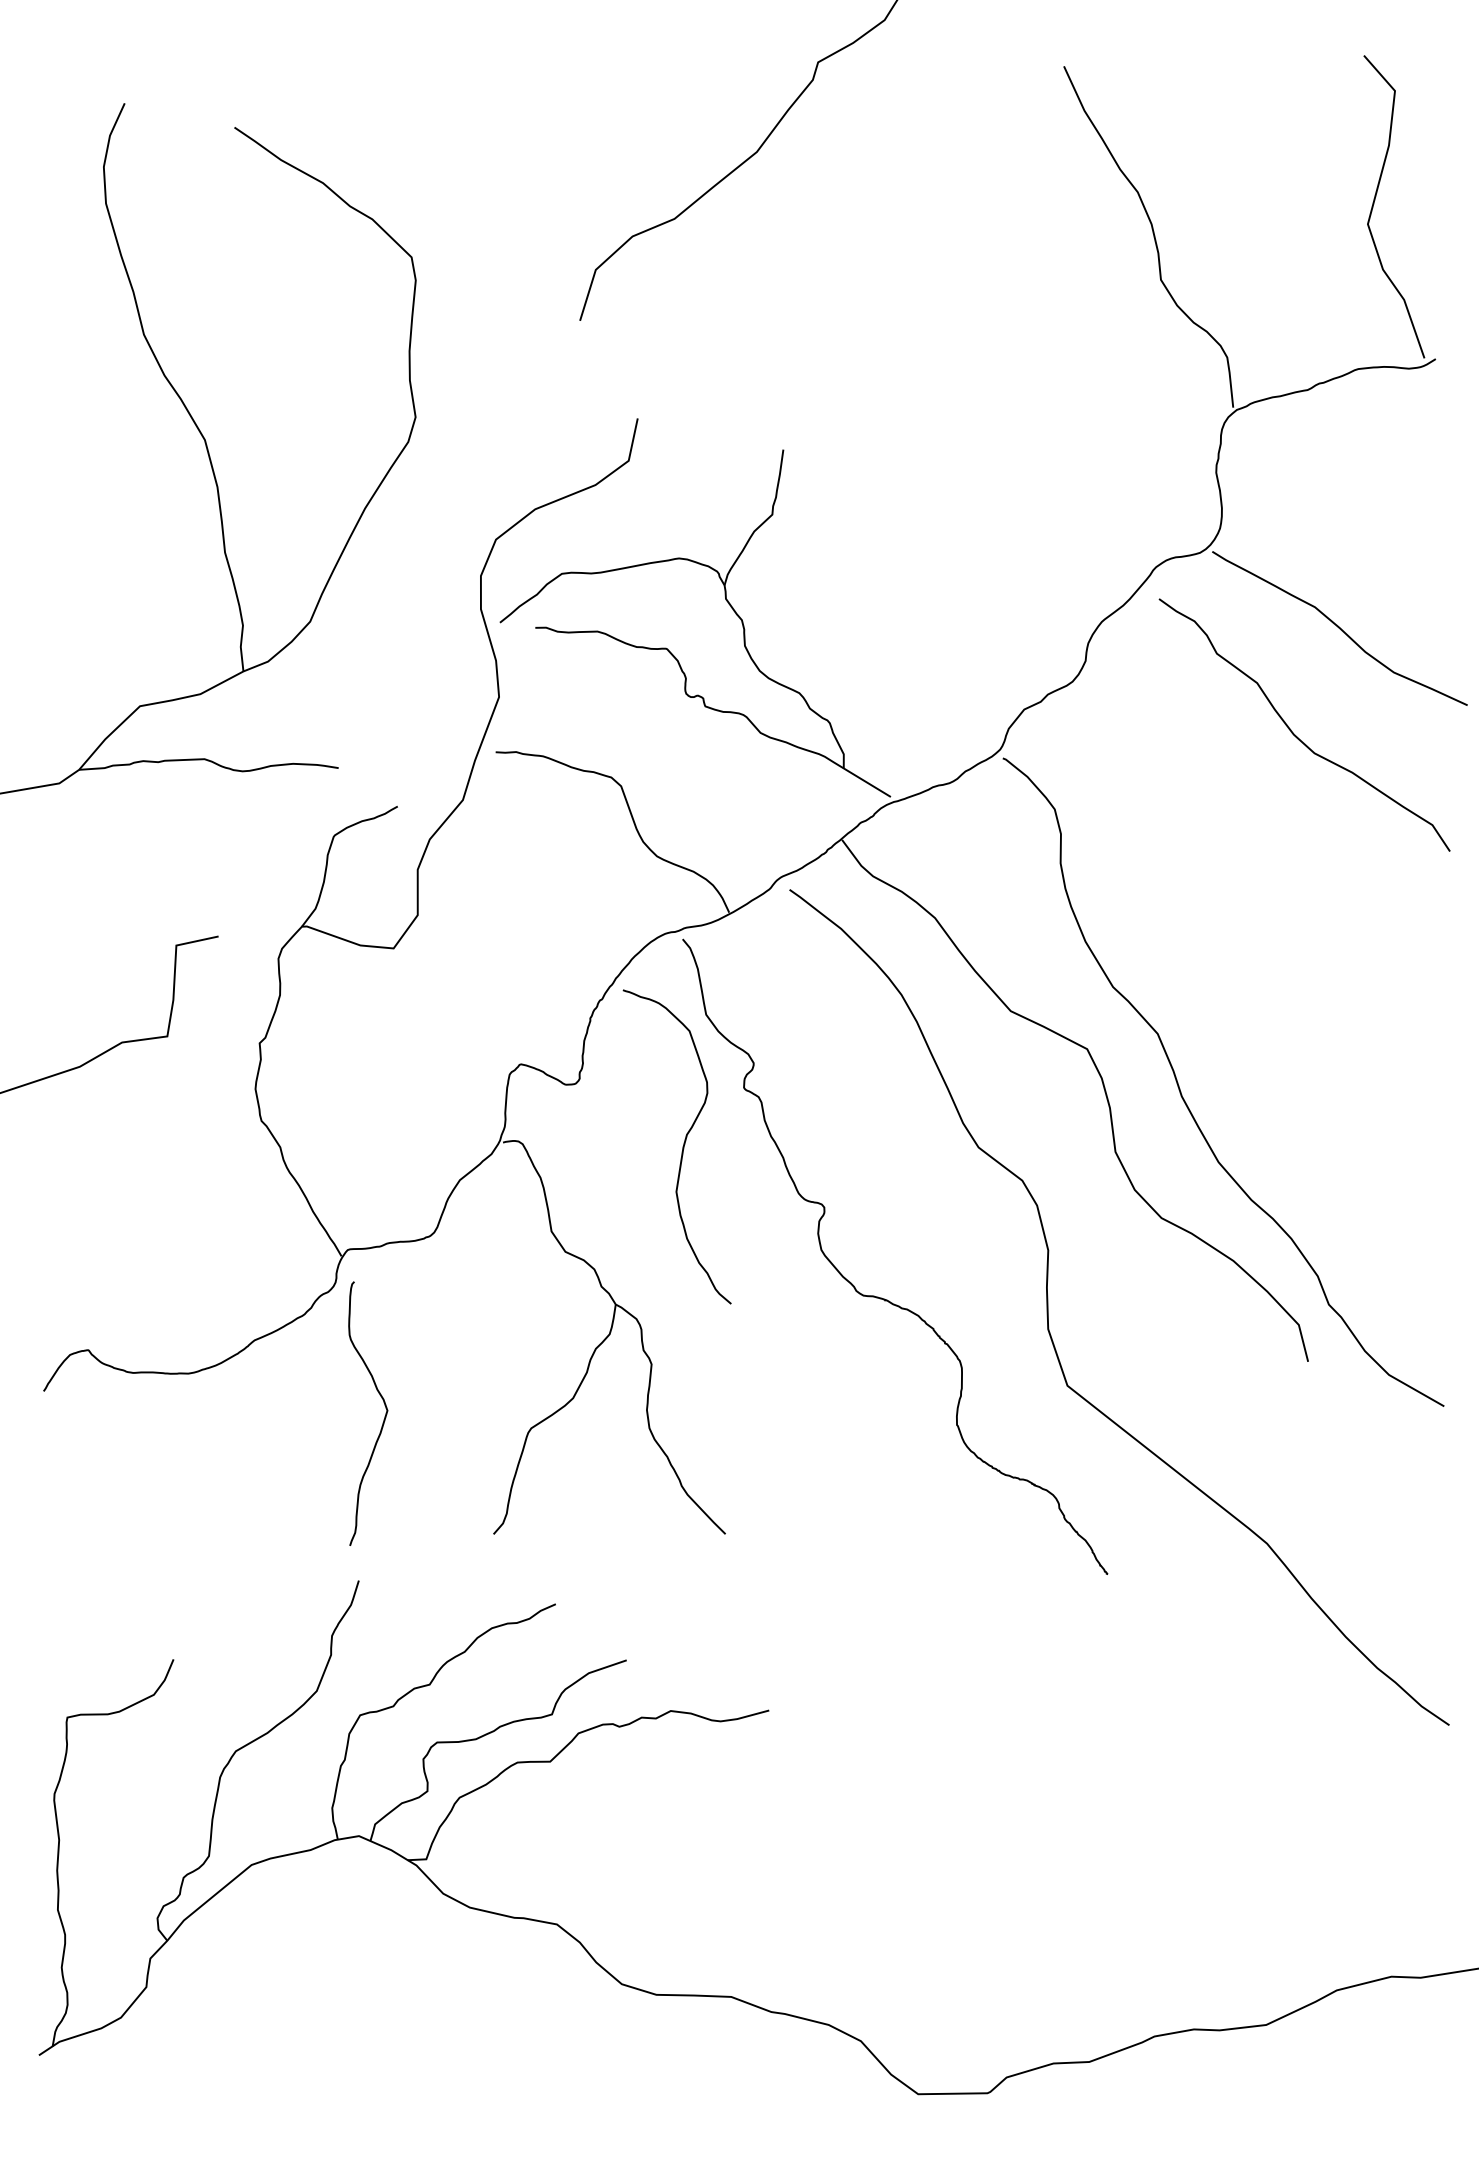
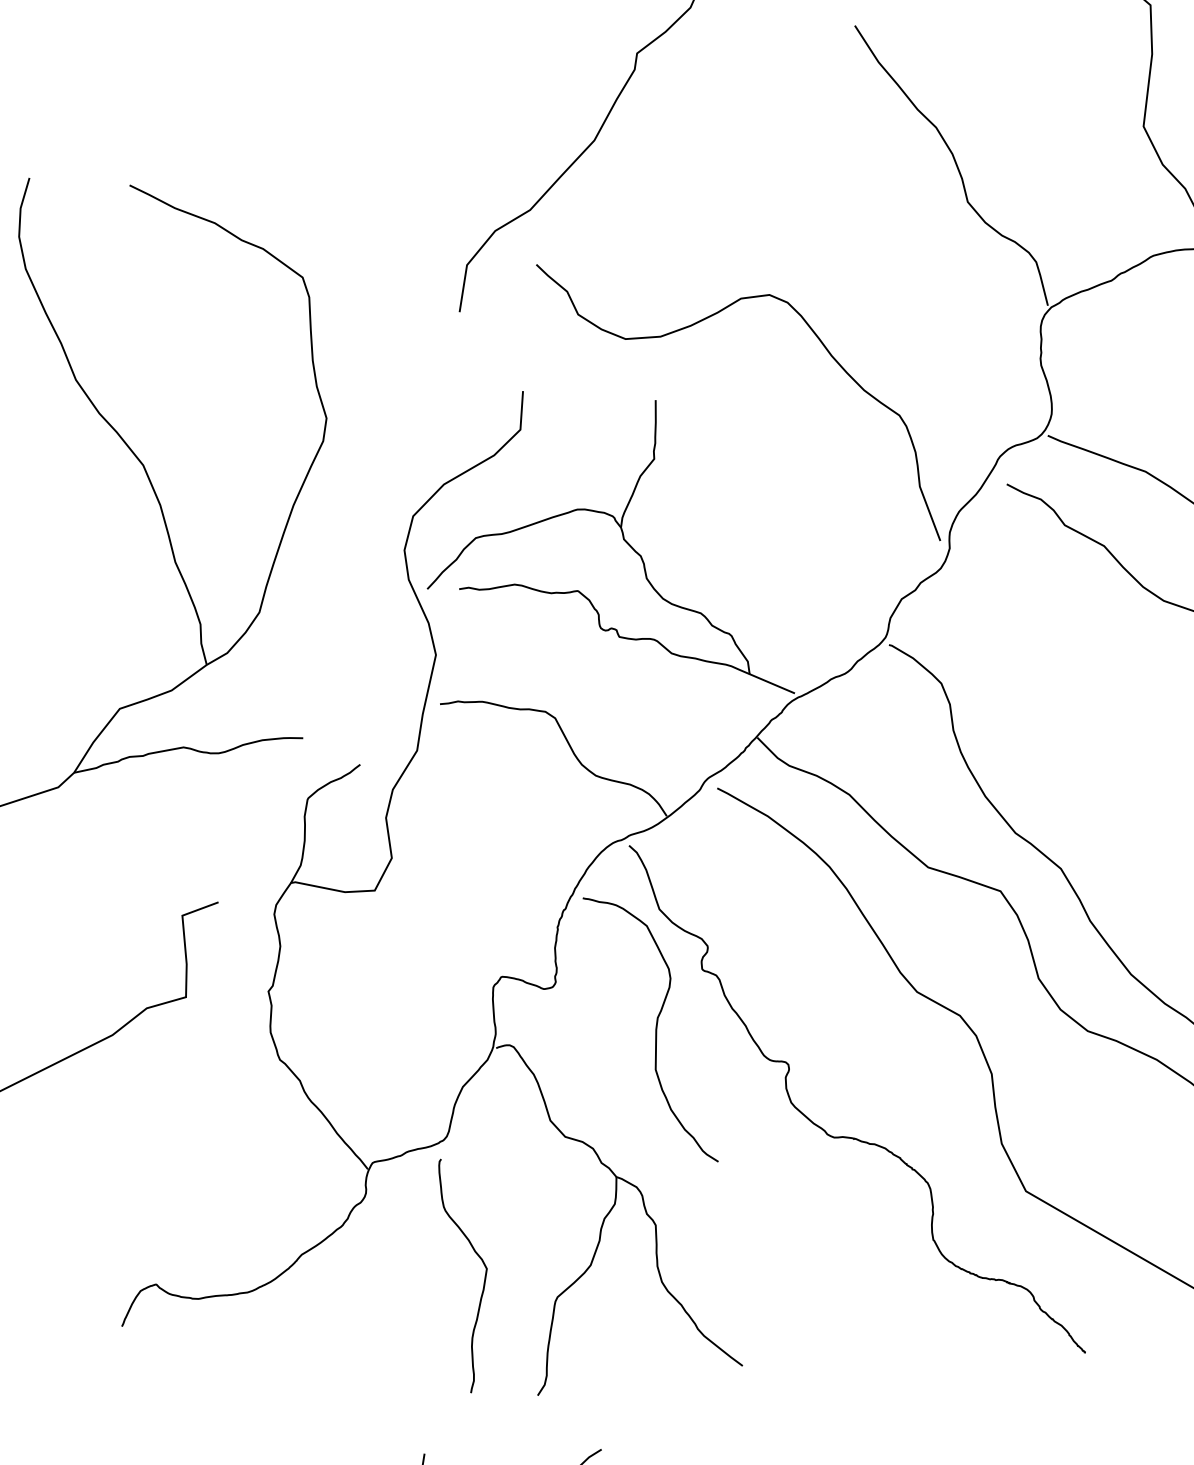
curve: (842, 371) -> (698, 323), added
curve: (383, 1419) -> (484, 1277), moved

